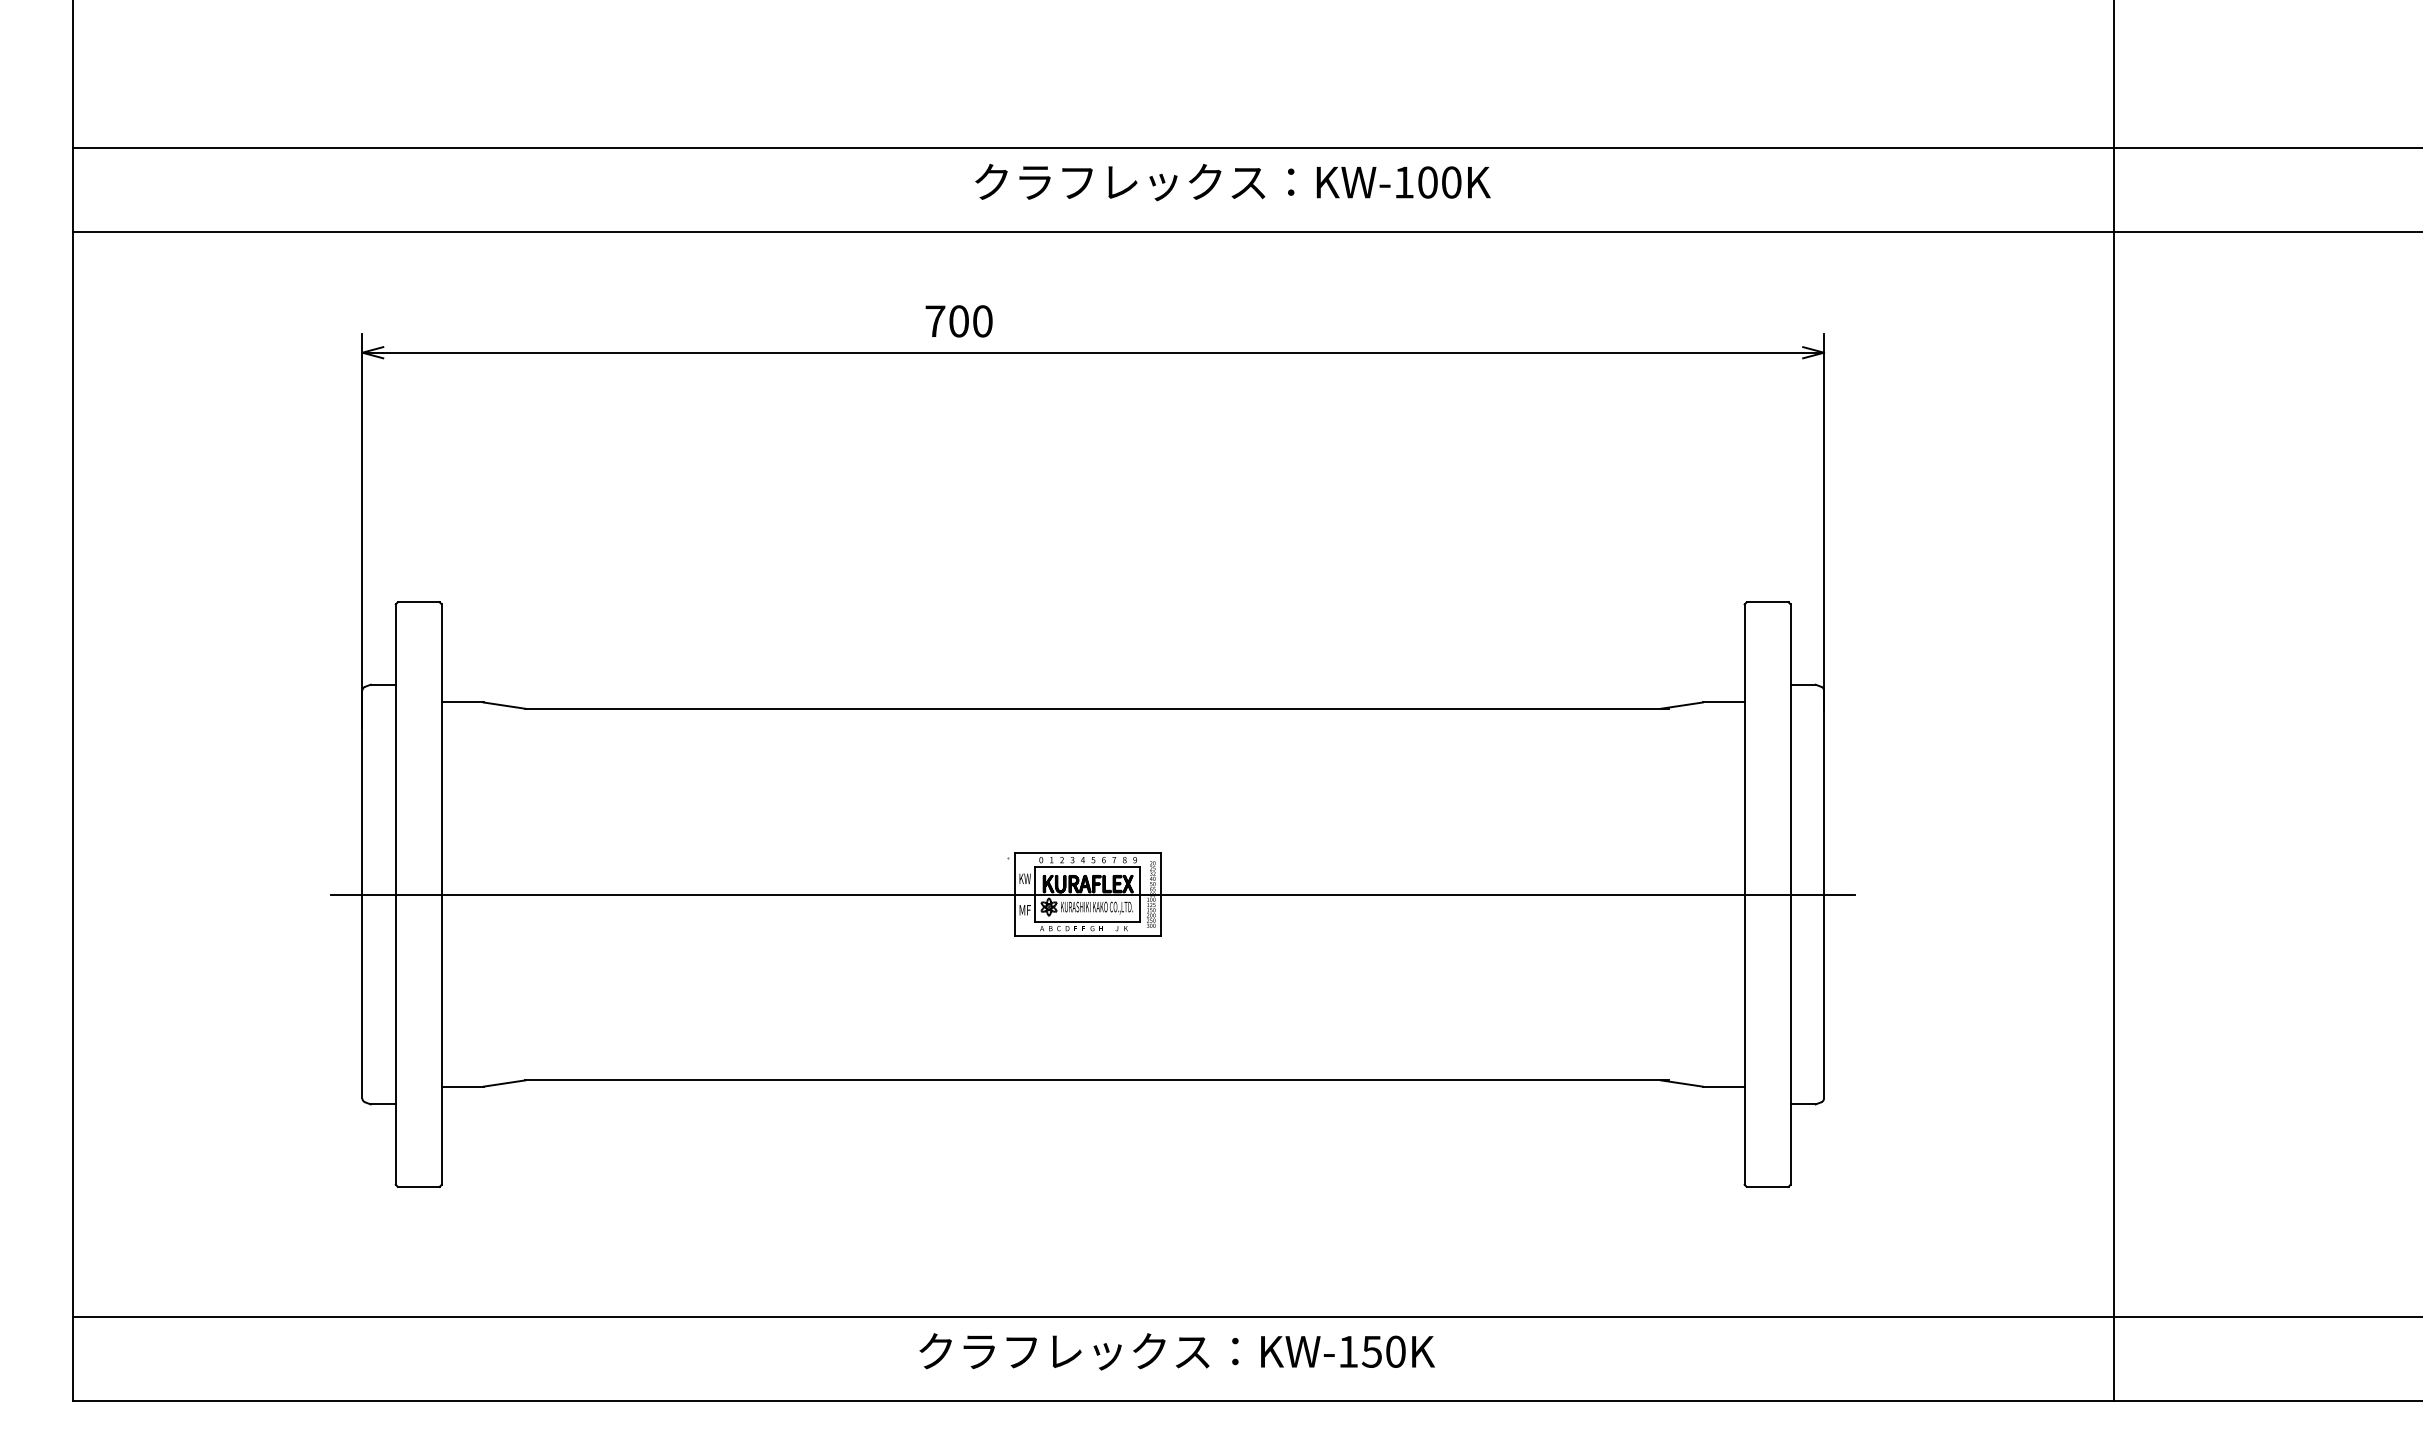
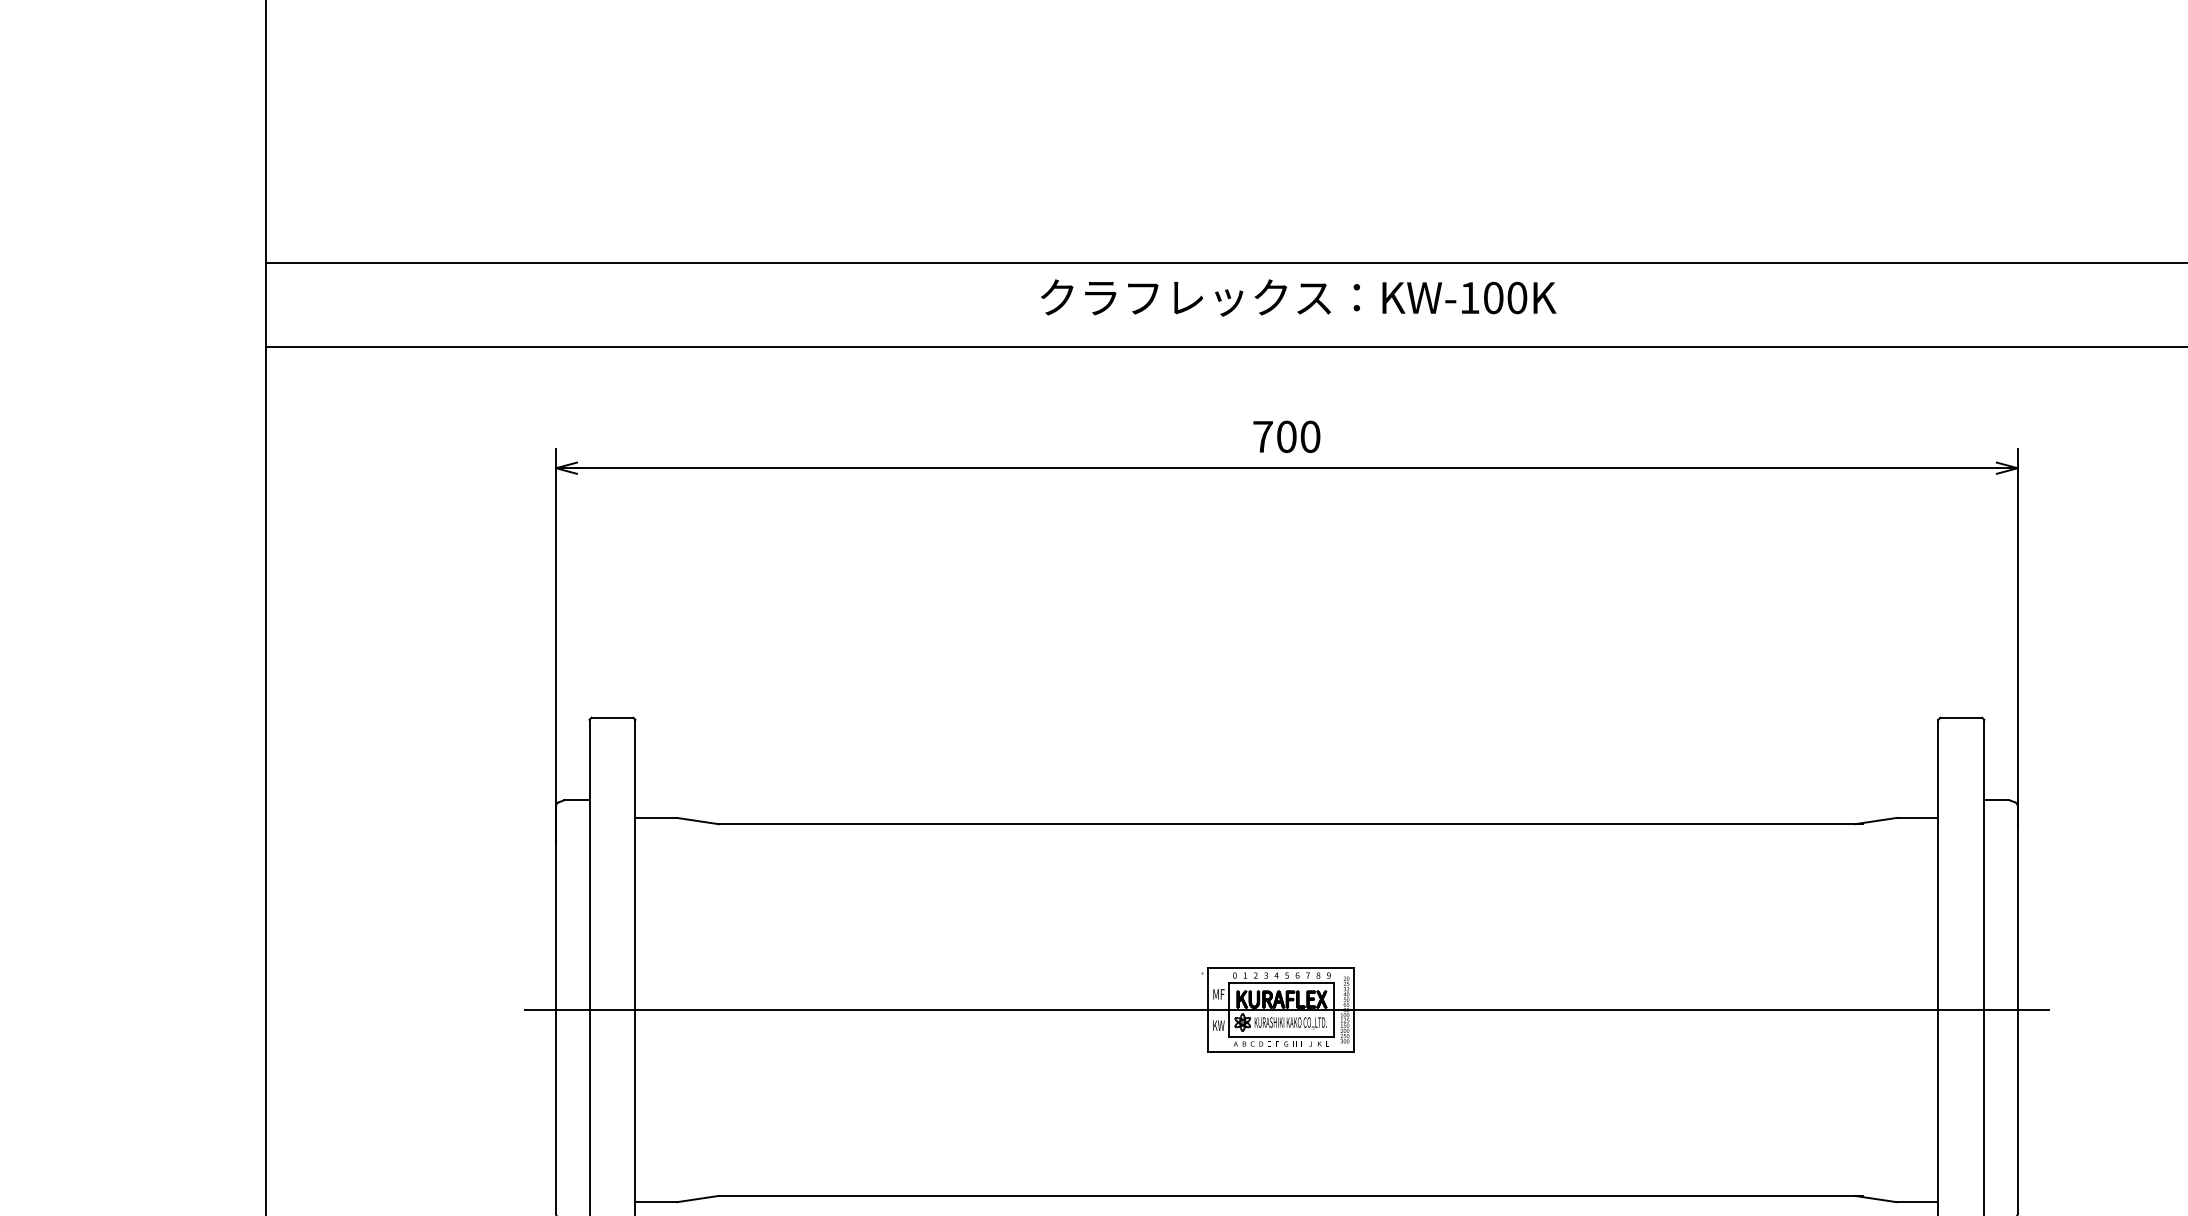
text: (1232, 182) -> (1298, 297), moved
text: (958, 321) -> (1286, 436), moved
text: (1024, 878) -> (1218, 993), KW -> MF
text: (1024, 910) -> (1218, 1025), MF -> KW

